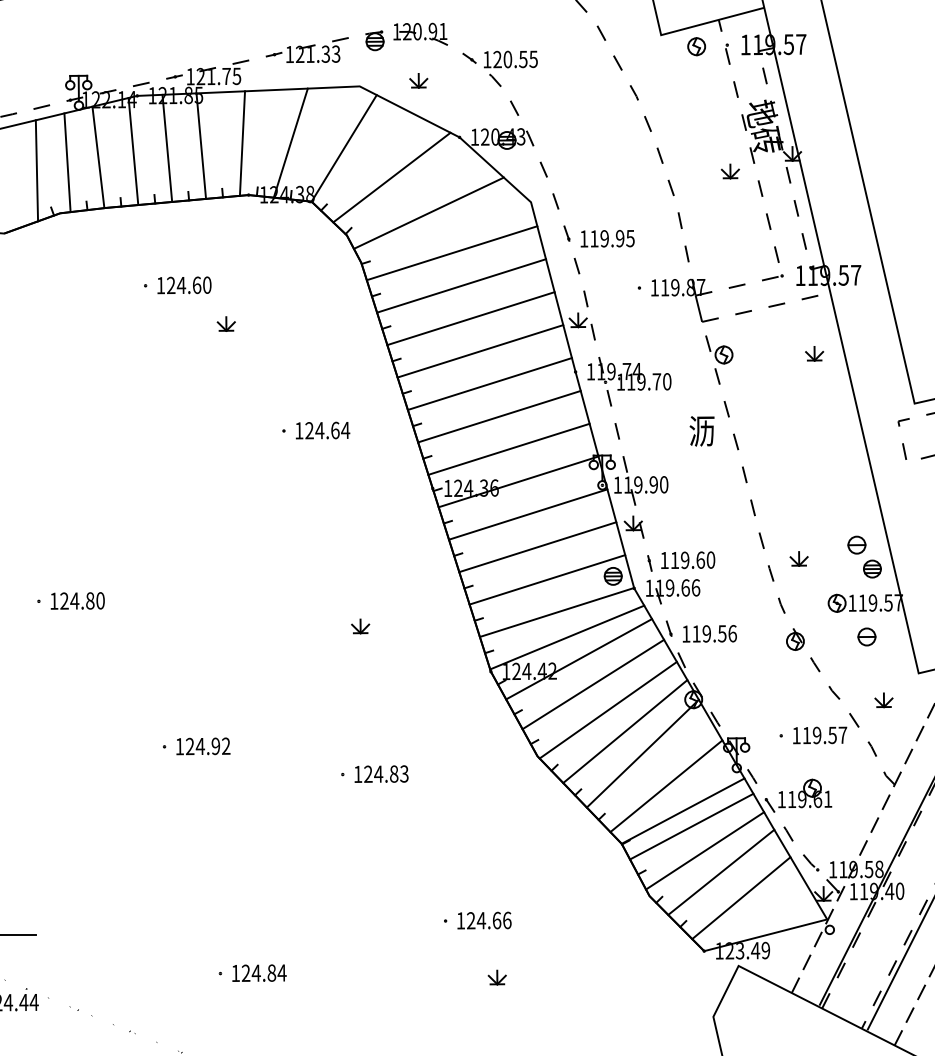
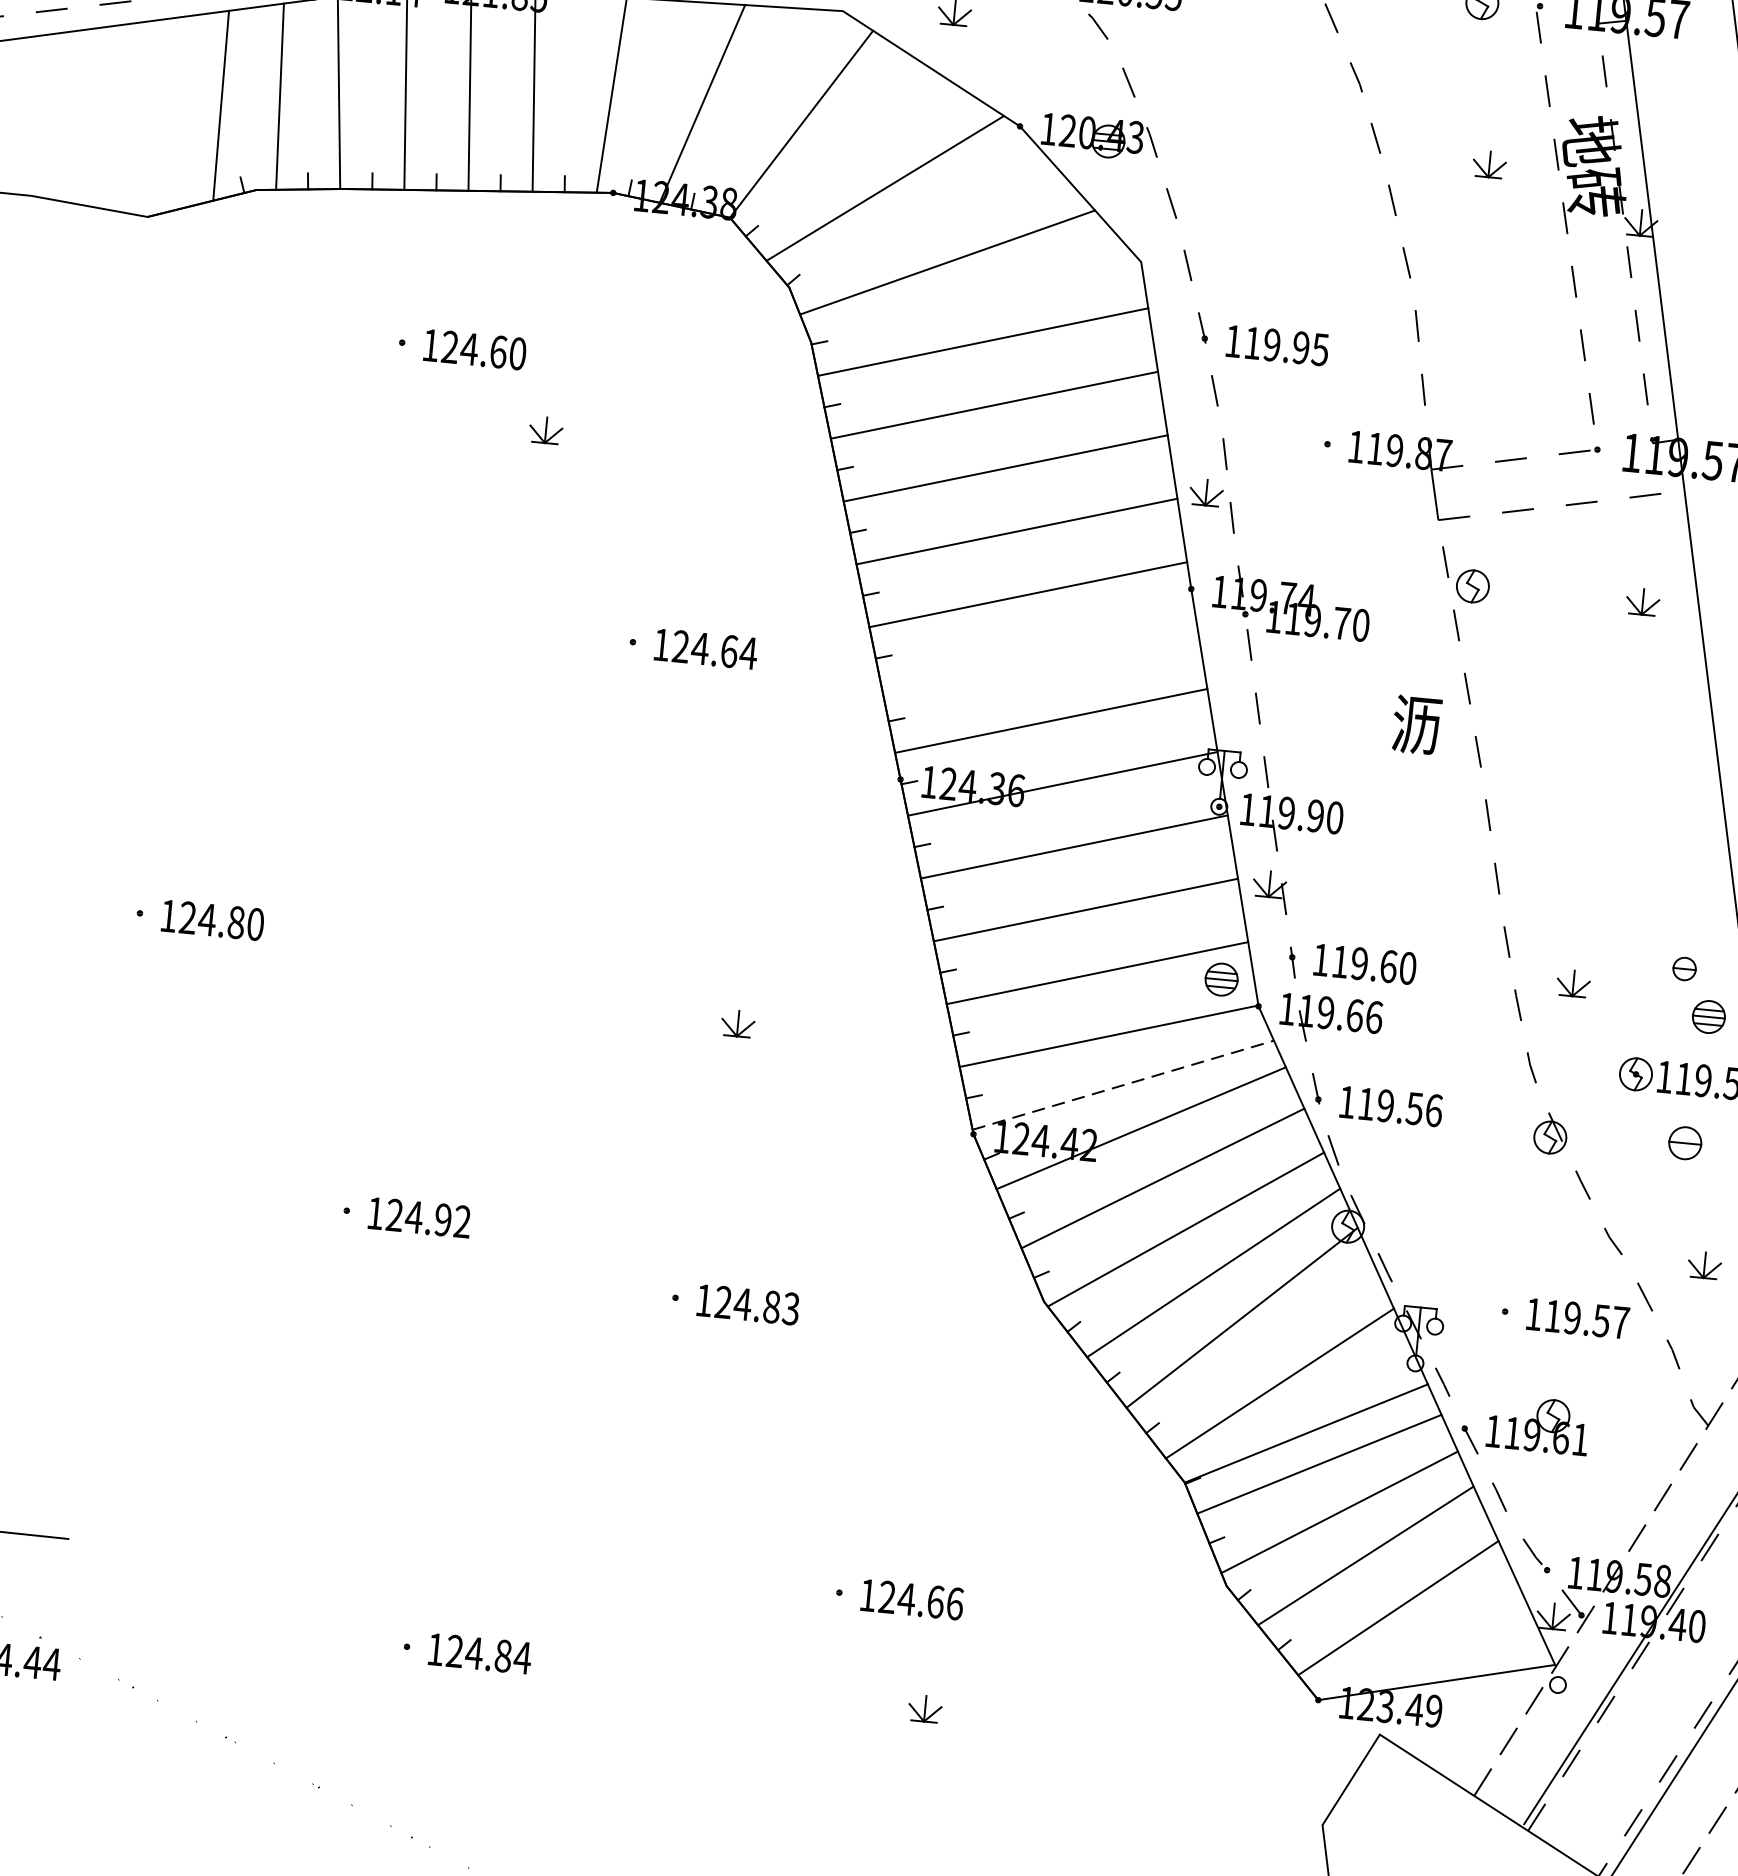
part: (729, 171) -> (1487, 164), moved
line: (499, 416) -> (1039, 657), removed
part: (856, 544) -> (1683, 967), size x0.7
line: (567, 637) -> (1123, 1085), solid -> dashed

